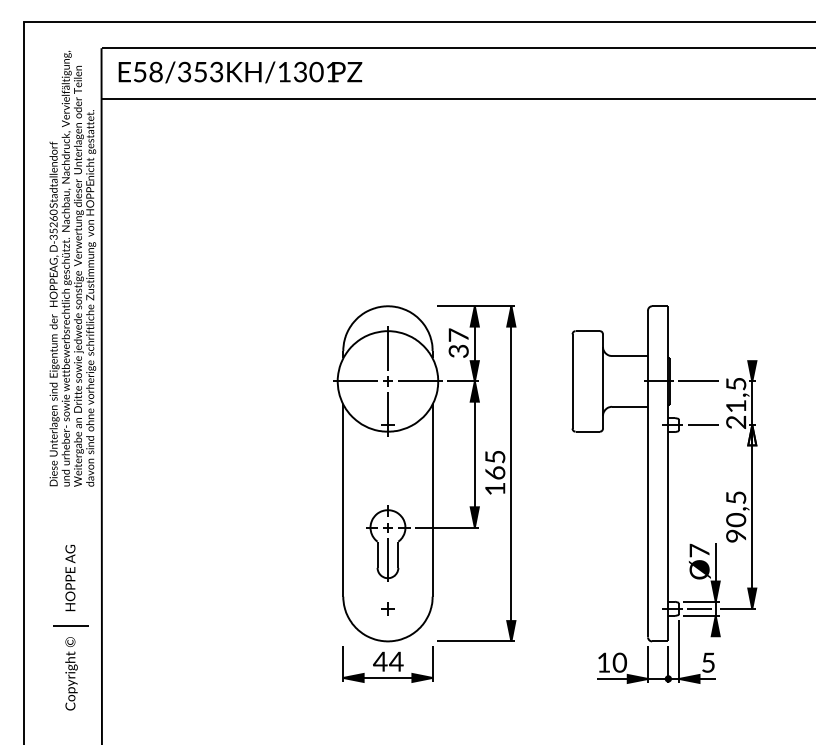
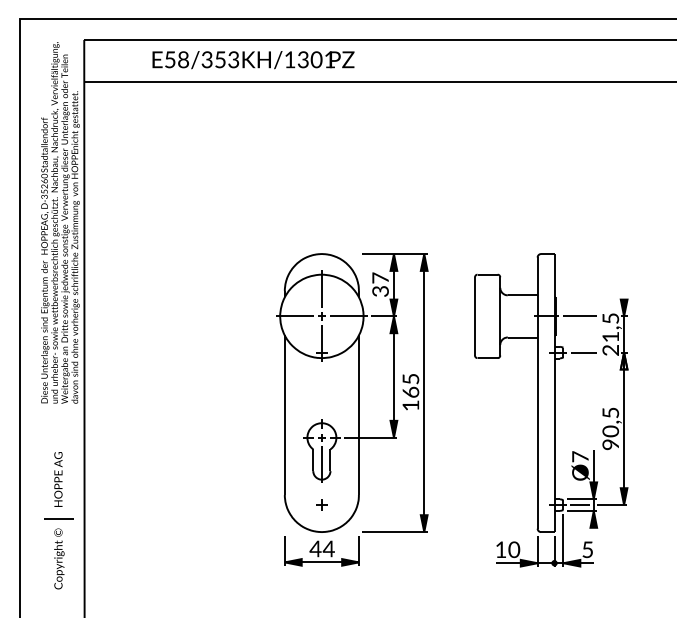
text: (240, 72) -> (253, 60), moved

